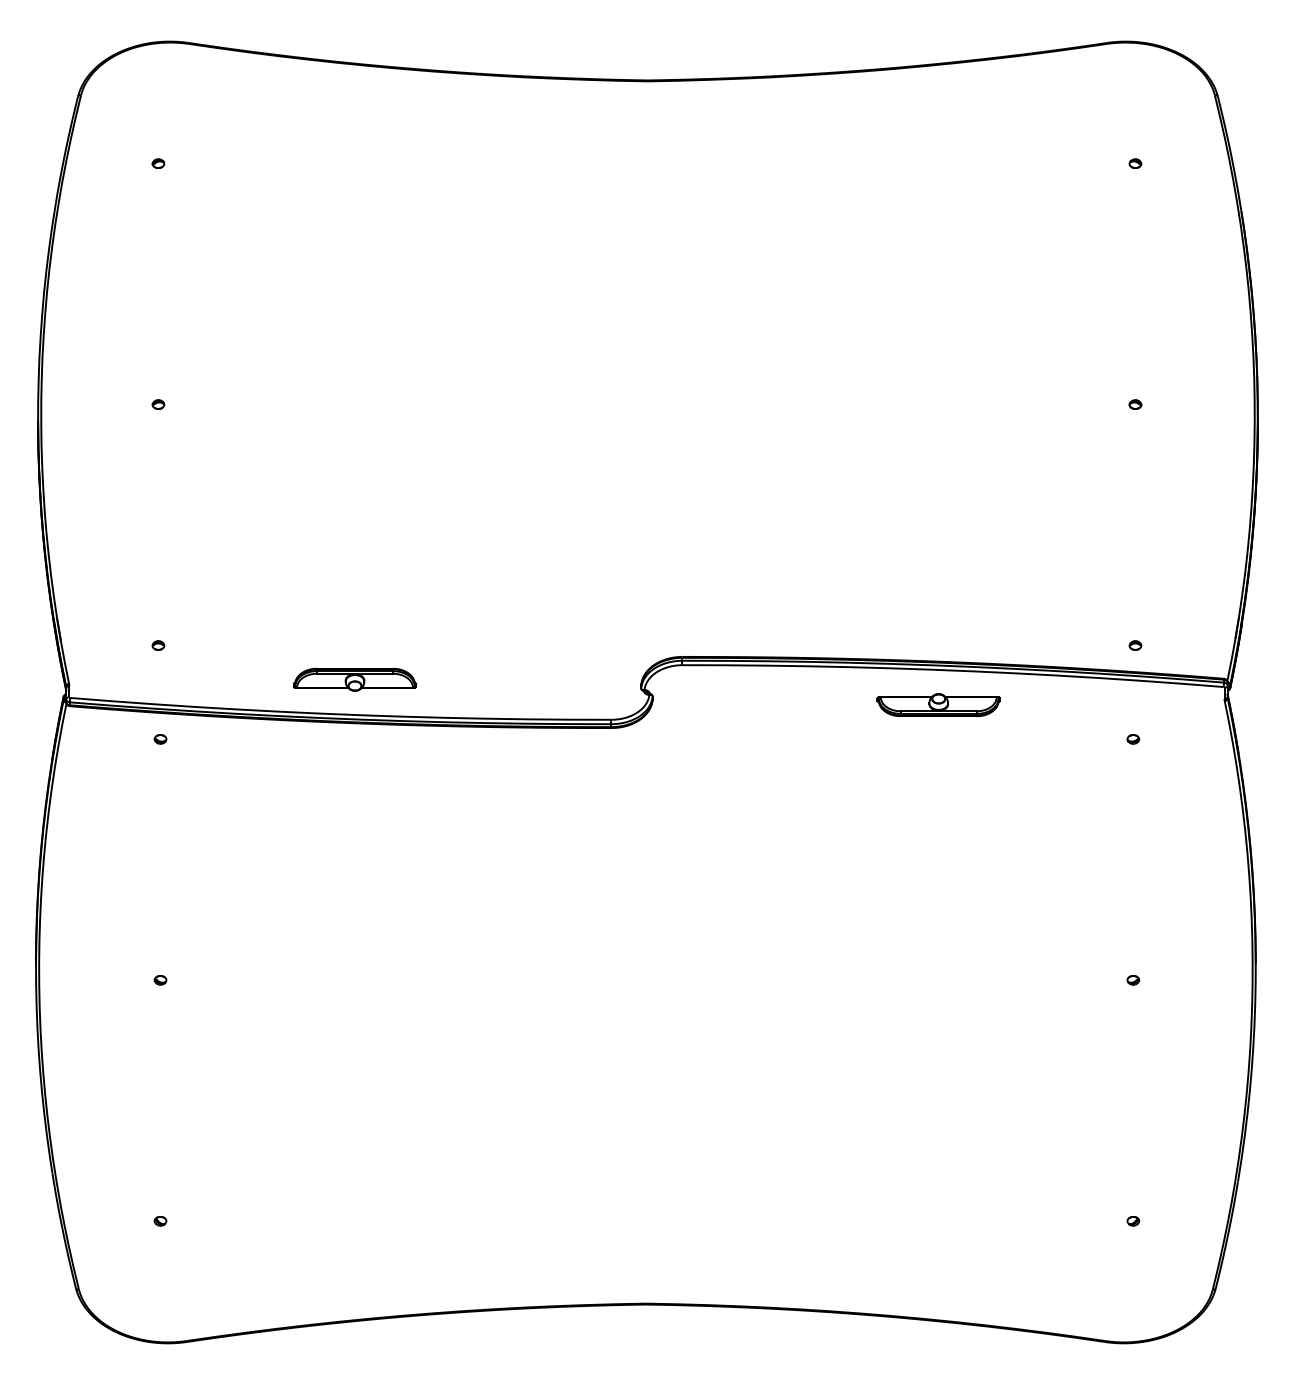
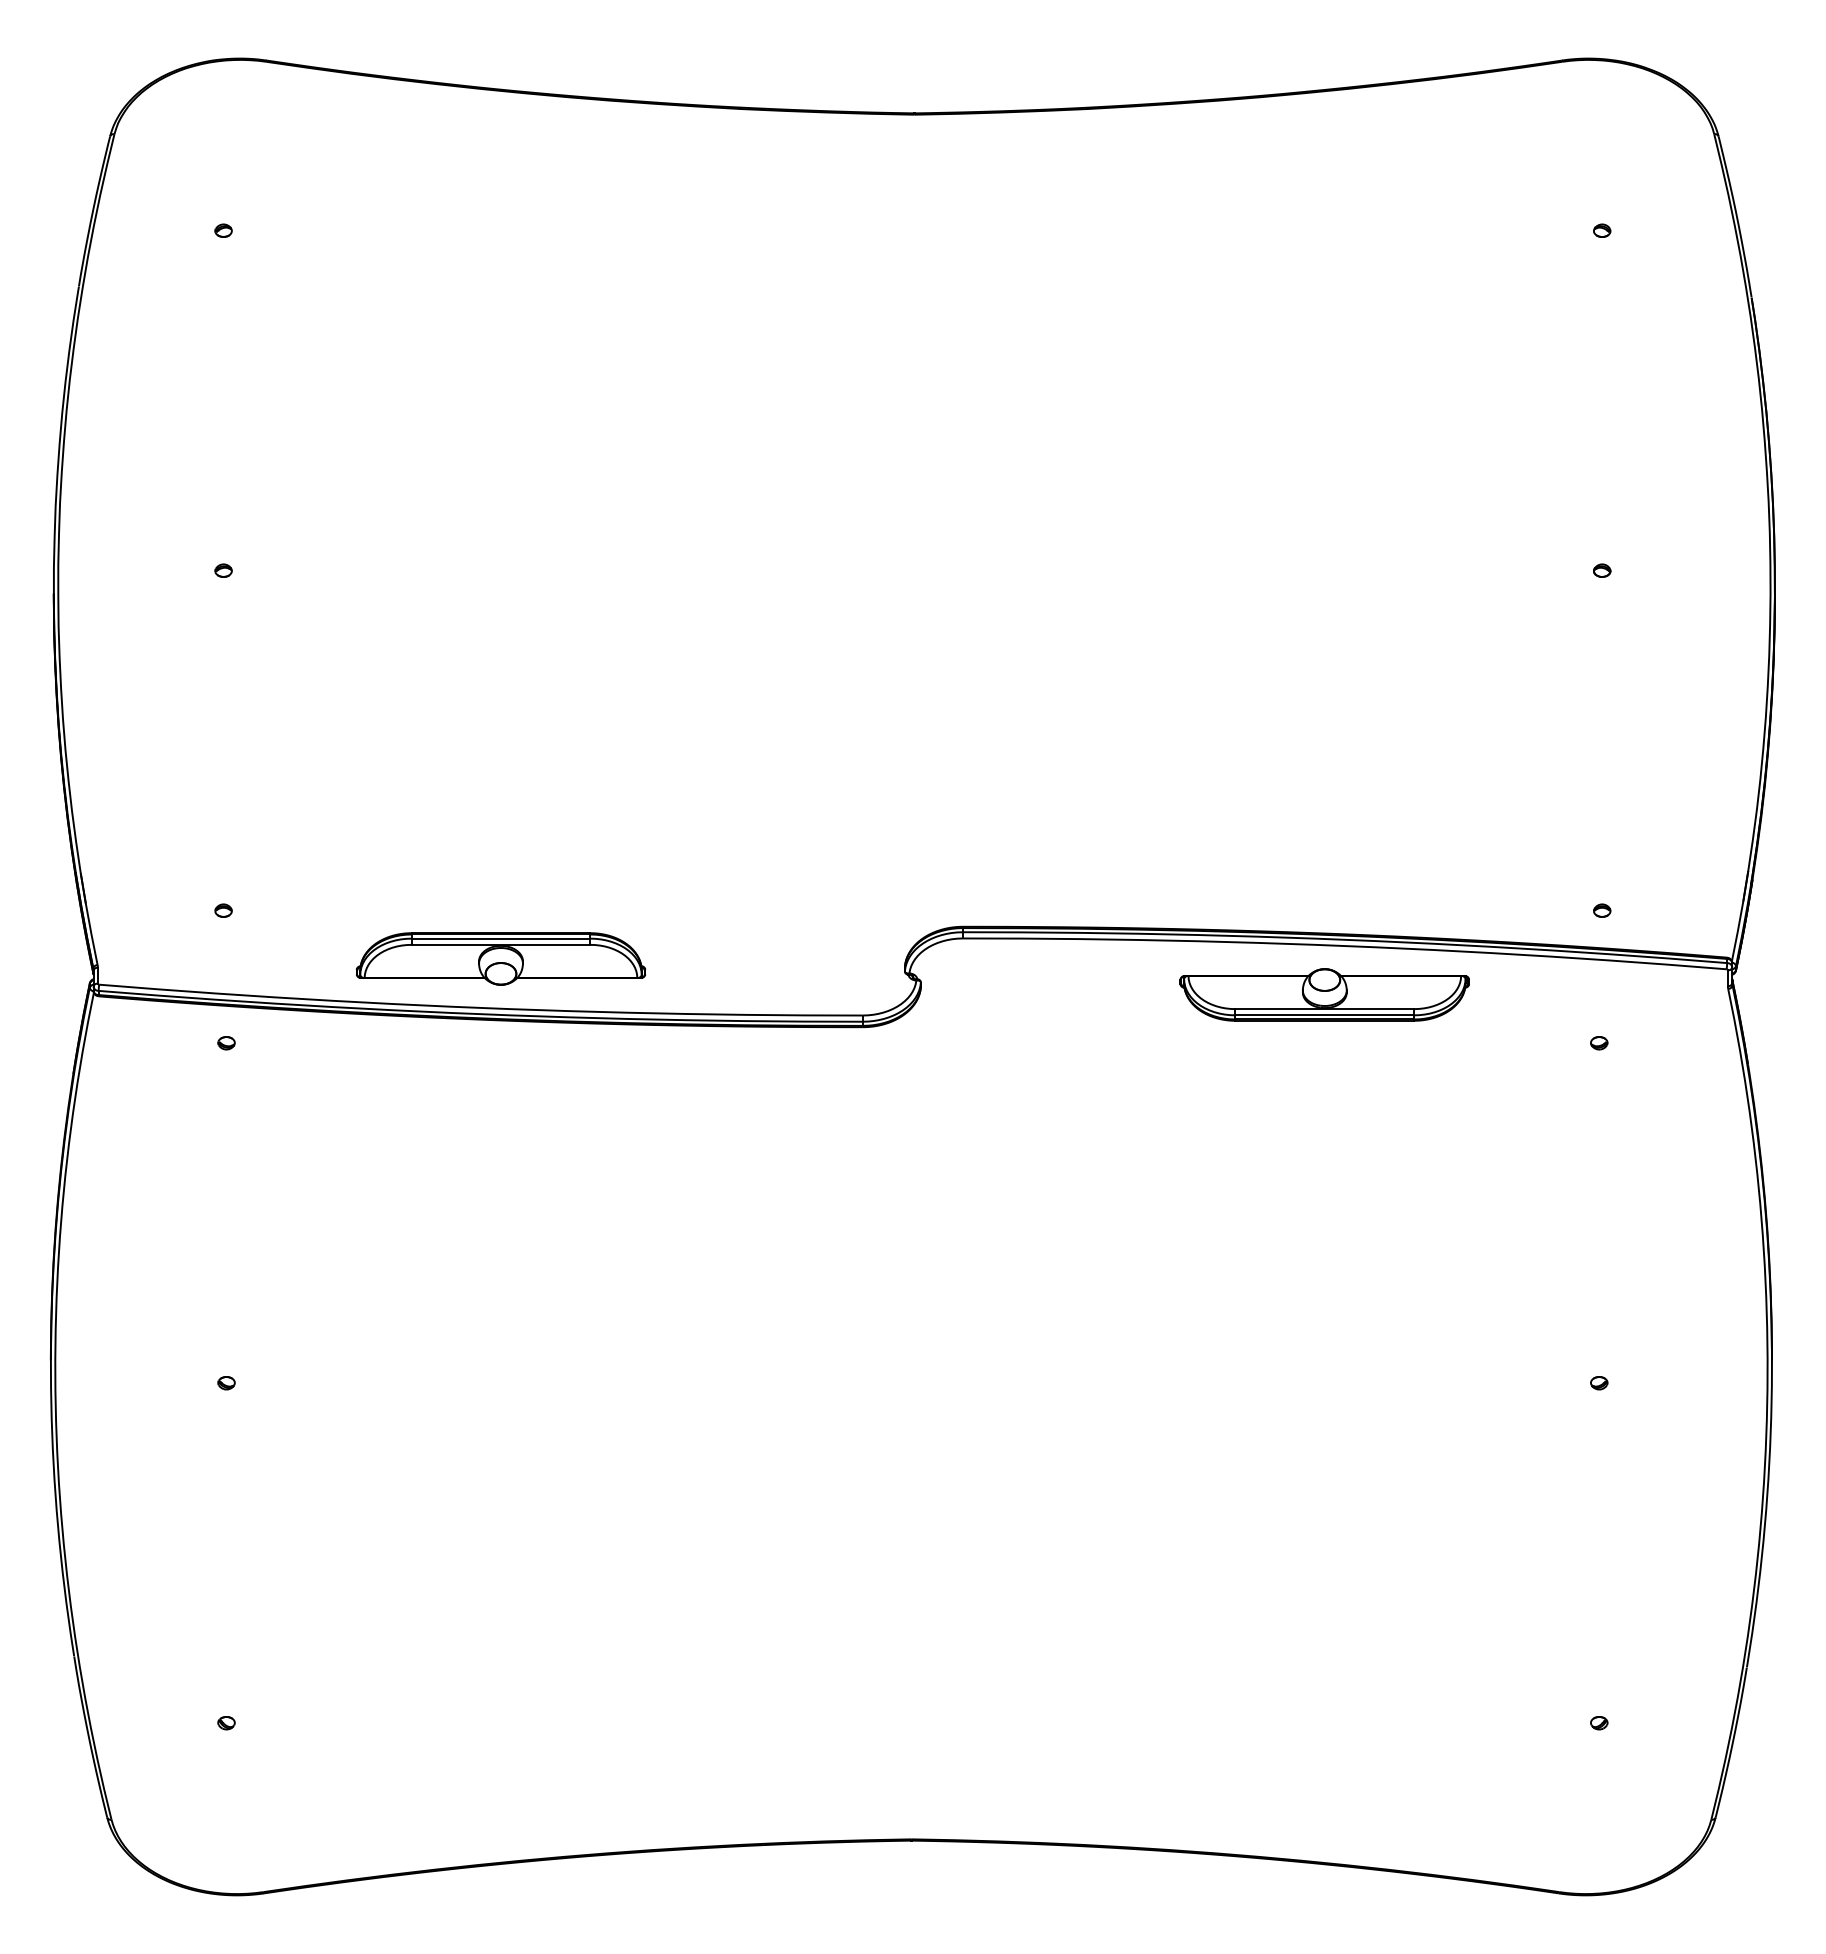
part: (354, 679) -> (500, 958), size x1.67
part: (938, 704) -> (1324, 994), size x1.67

